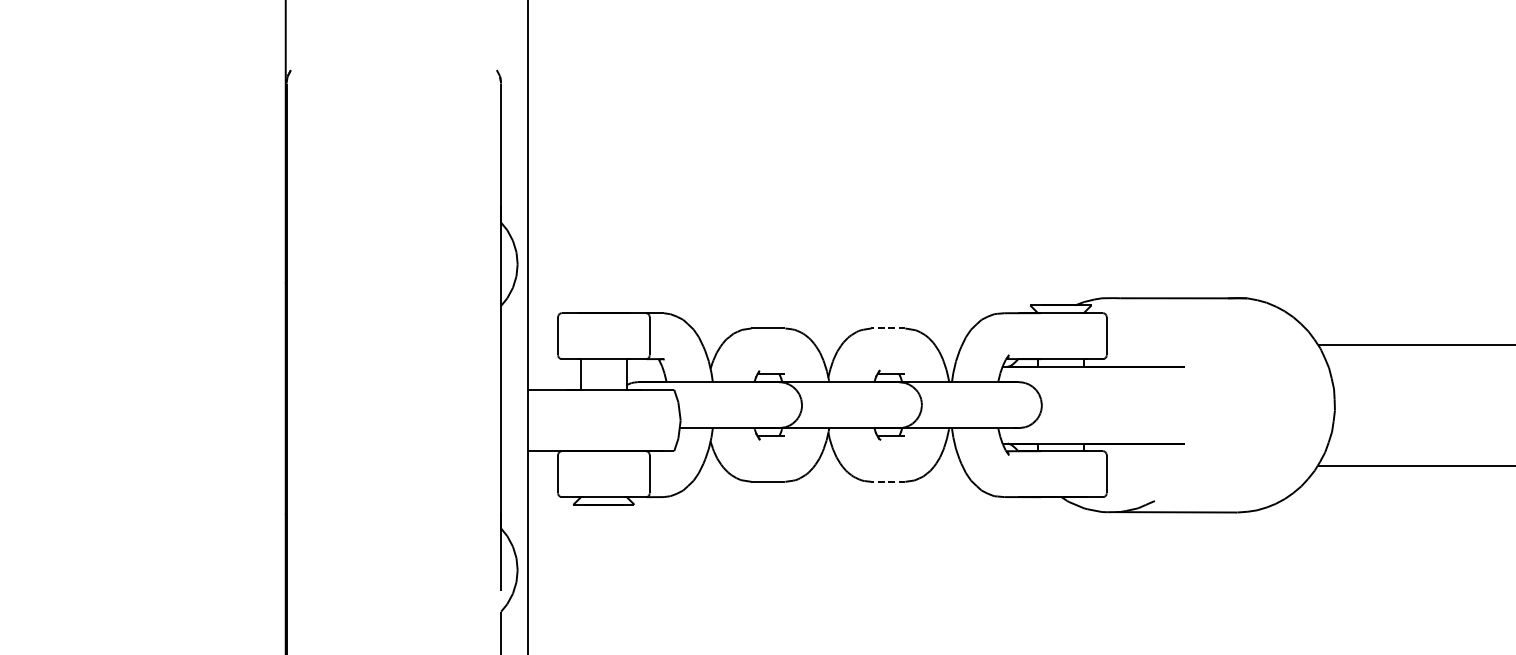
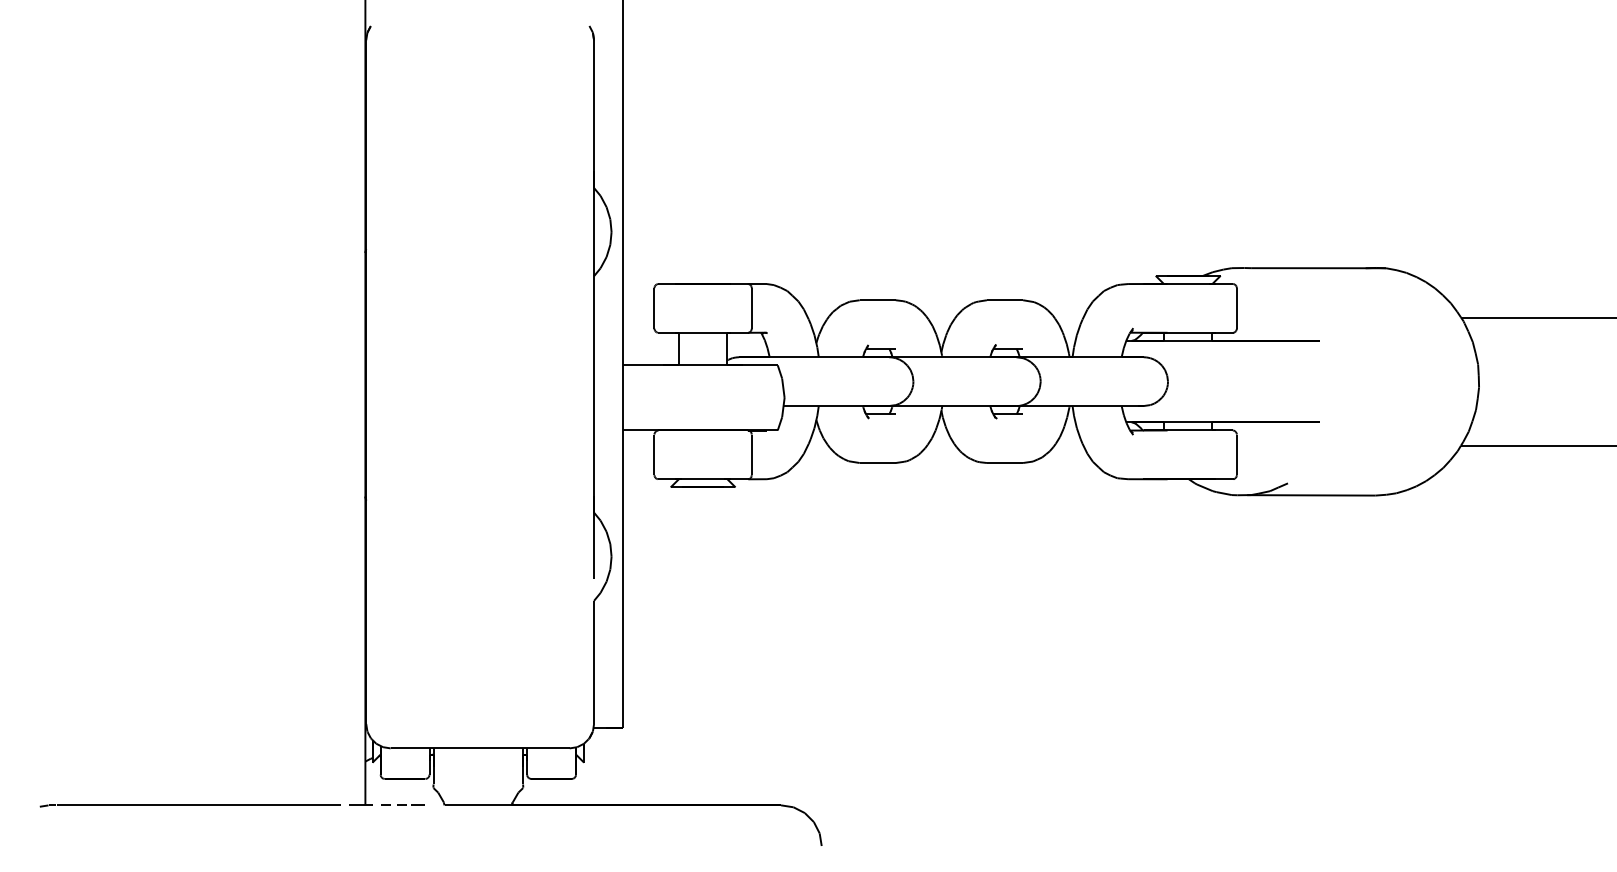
line: (887, 328) -> (1004, 300), dashed -> solid
line: (887, 482) -> (1004, 463), dashed -> solid

